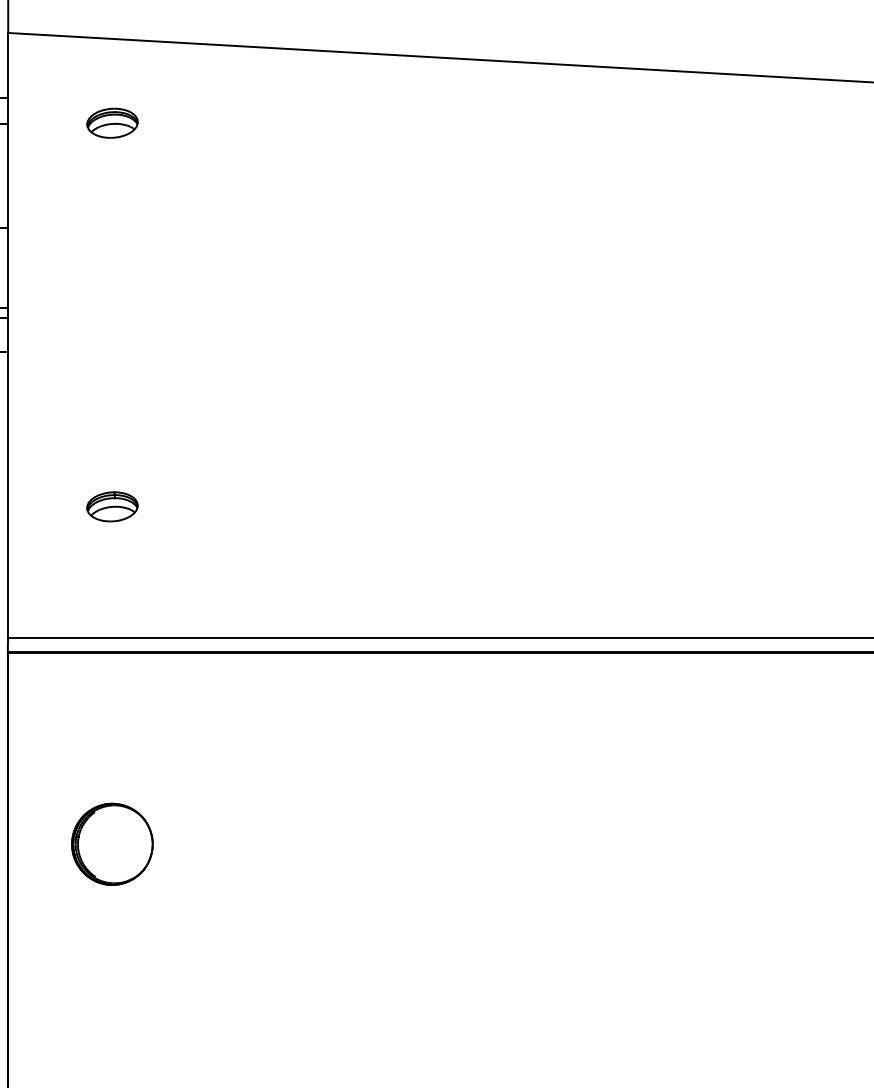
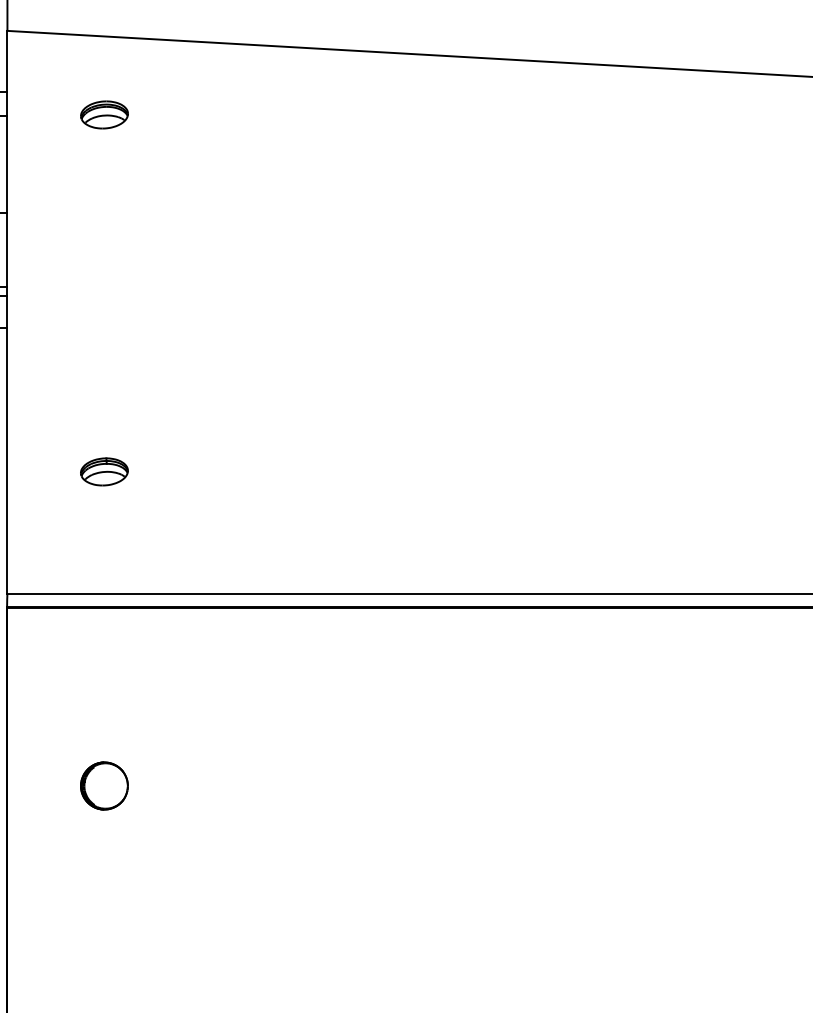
part: (112, 843) -> (104, 785), size x0.62

